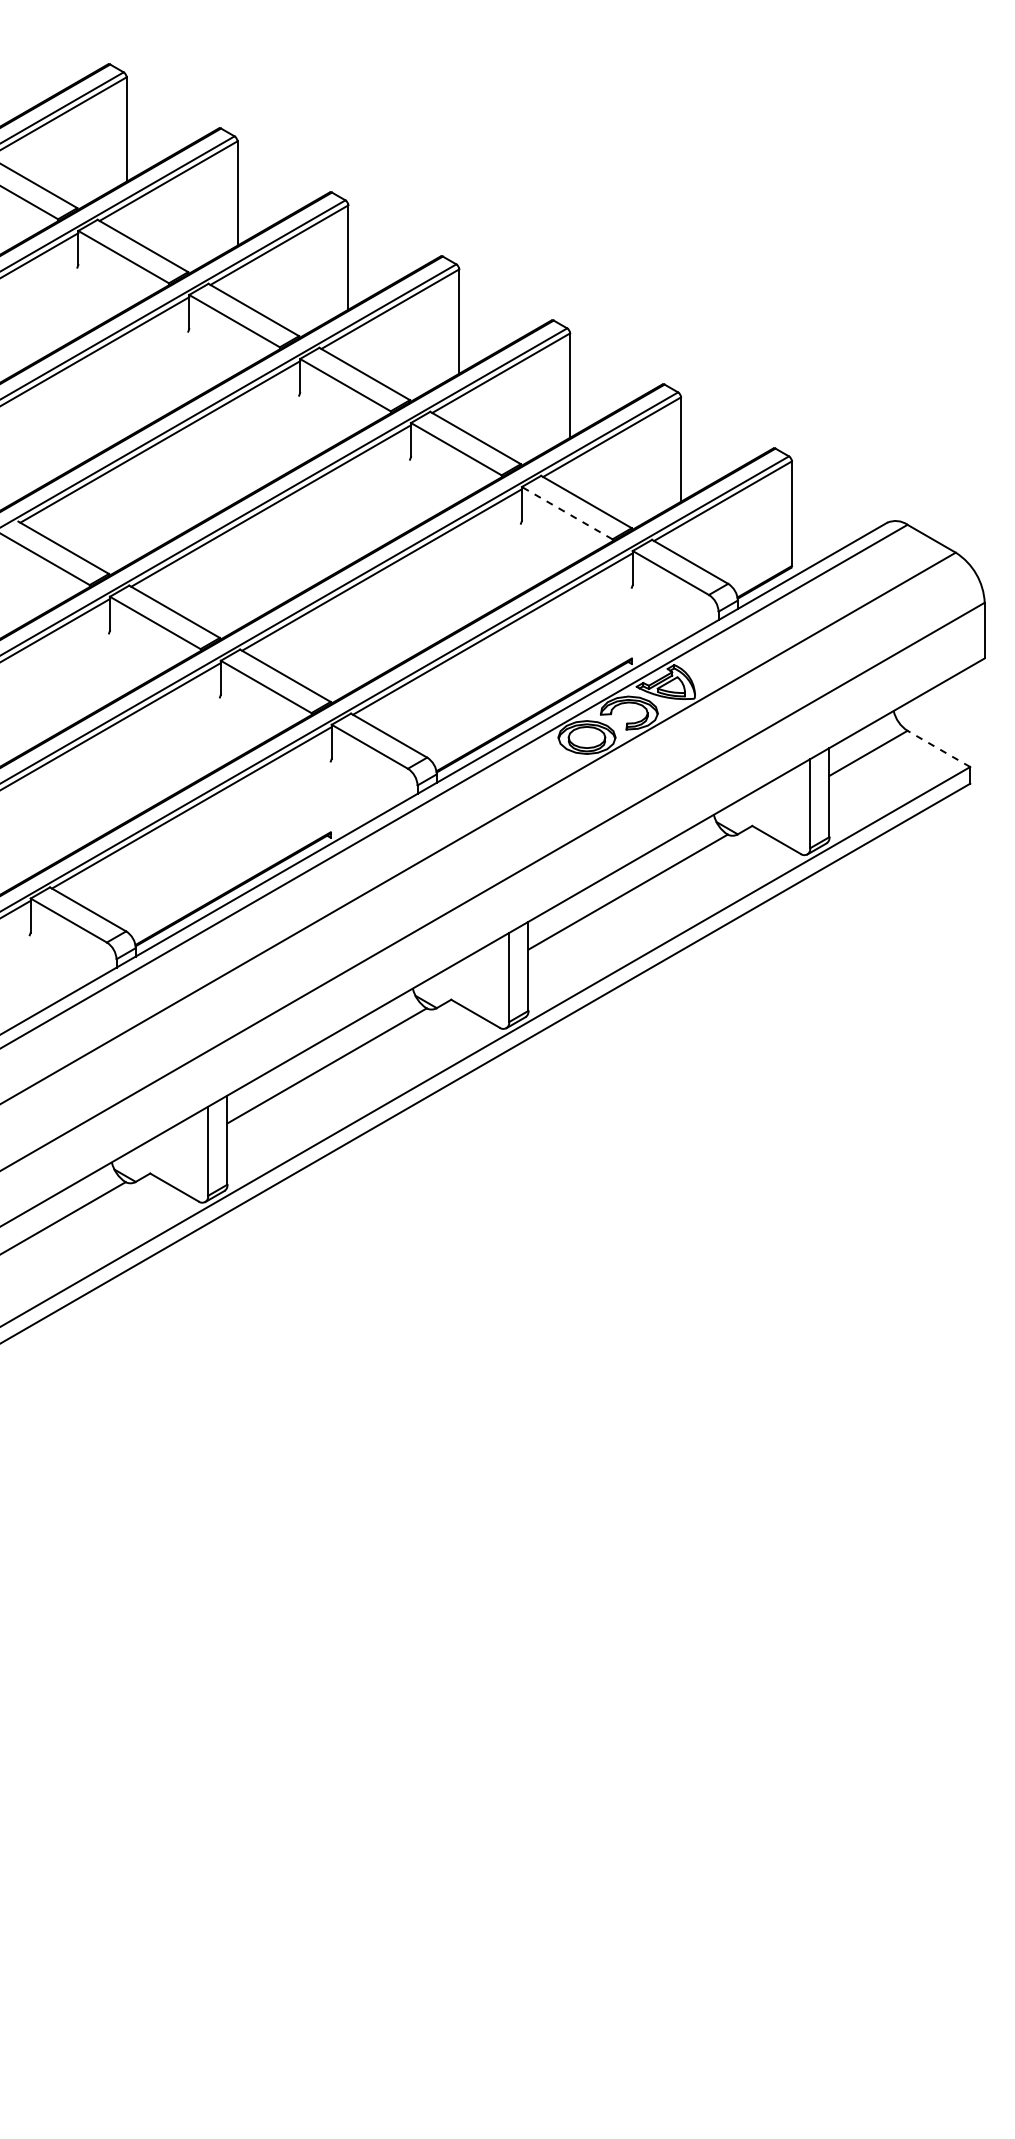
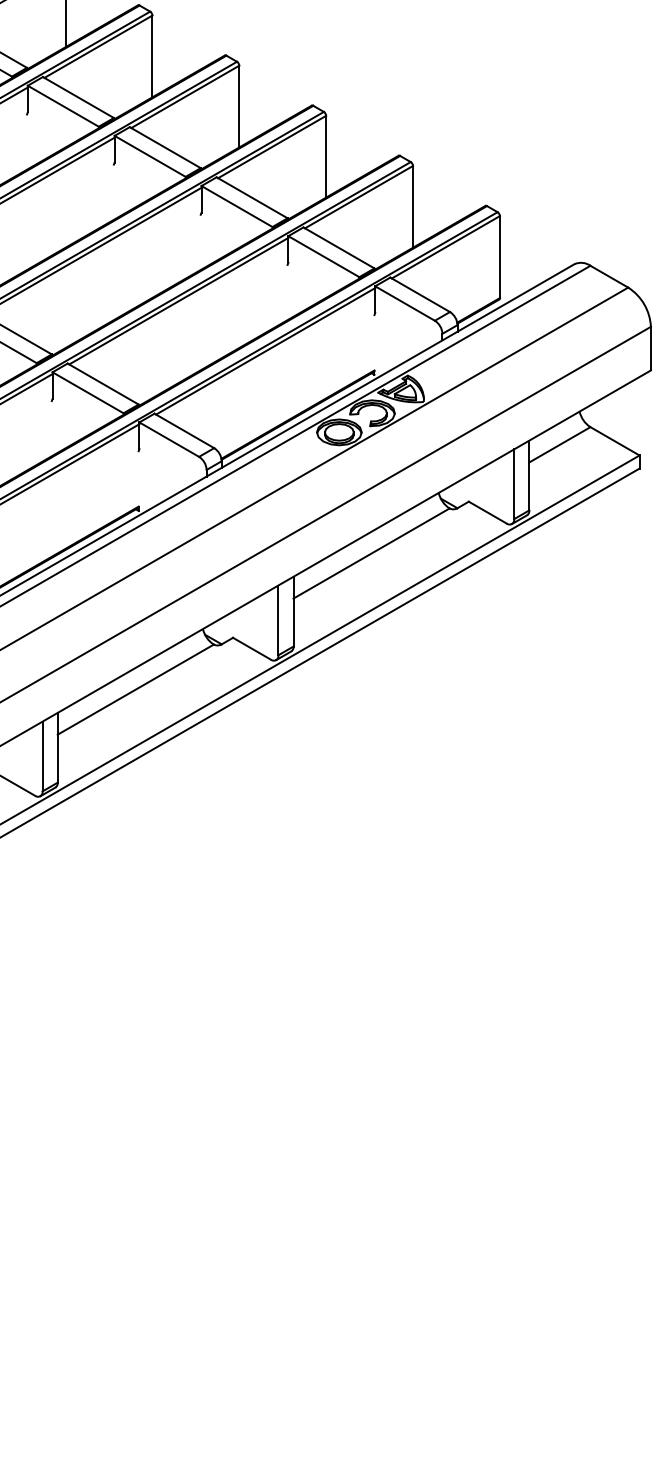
line: (566, 512) -> (323, 256), dashed -> solid
line: (938, 748) -> (614, 441), dashed -> solid

